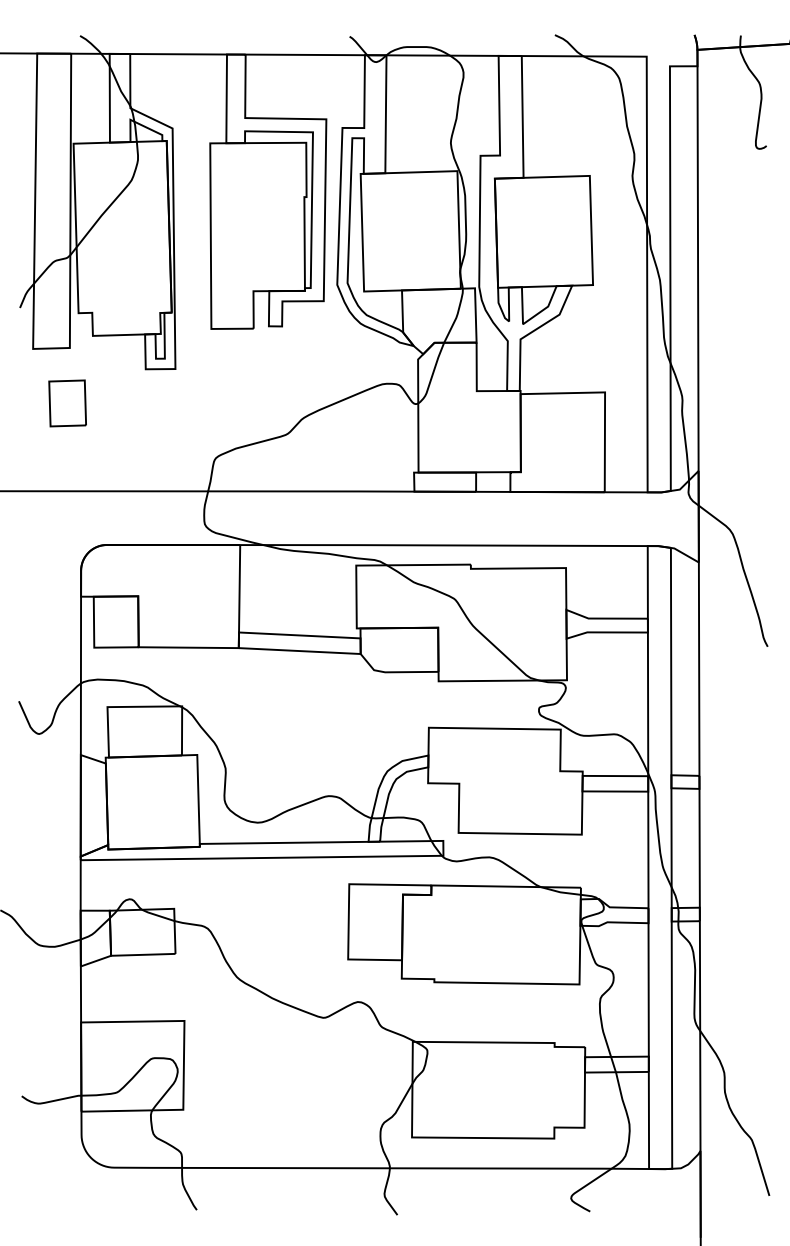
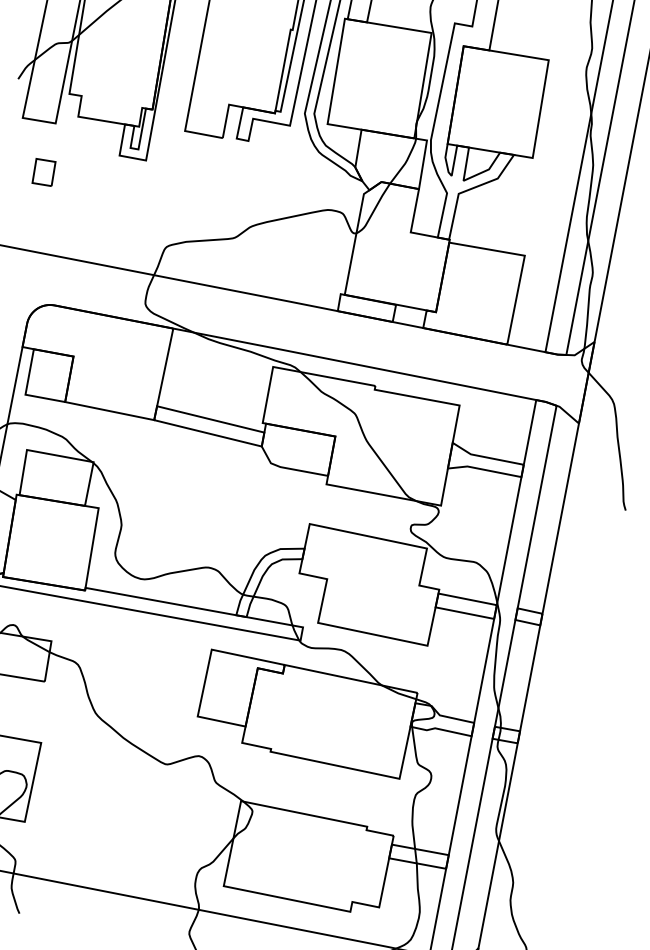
part: (67, 403) -> (43, 172), size x0.6

